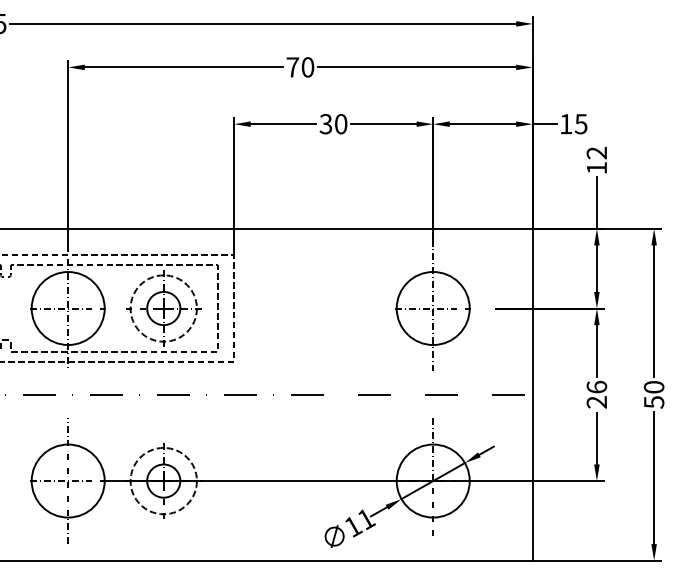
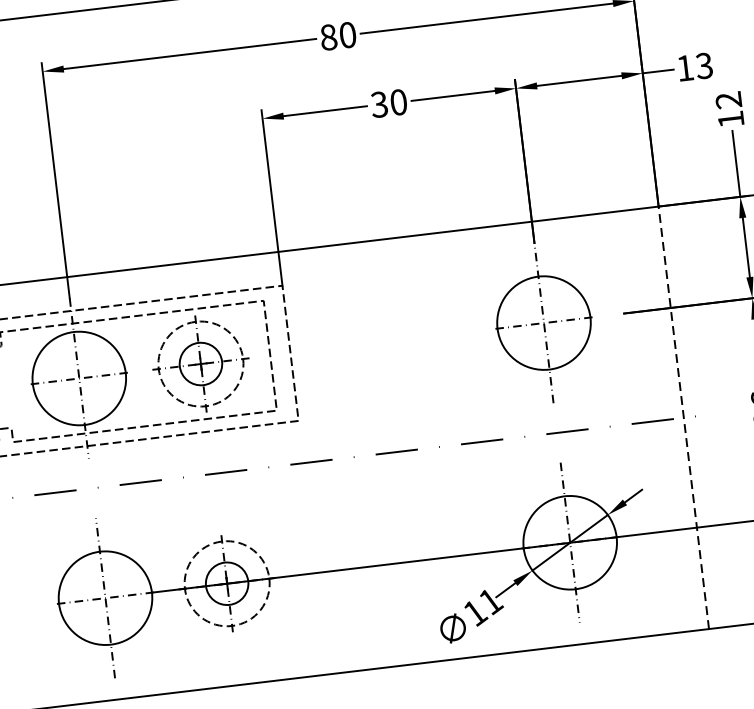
text: (292, 67) -> (328, 37), 70 -> 80
text: (581, 123) -> (704, 65), 15 -> 13
line: (532, 394) -> (683, 417), solid -> dashed

